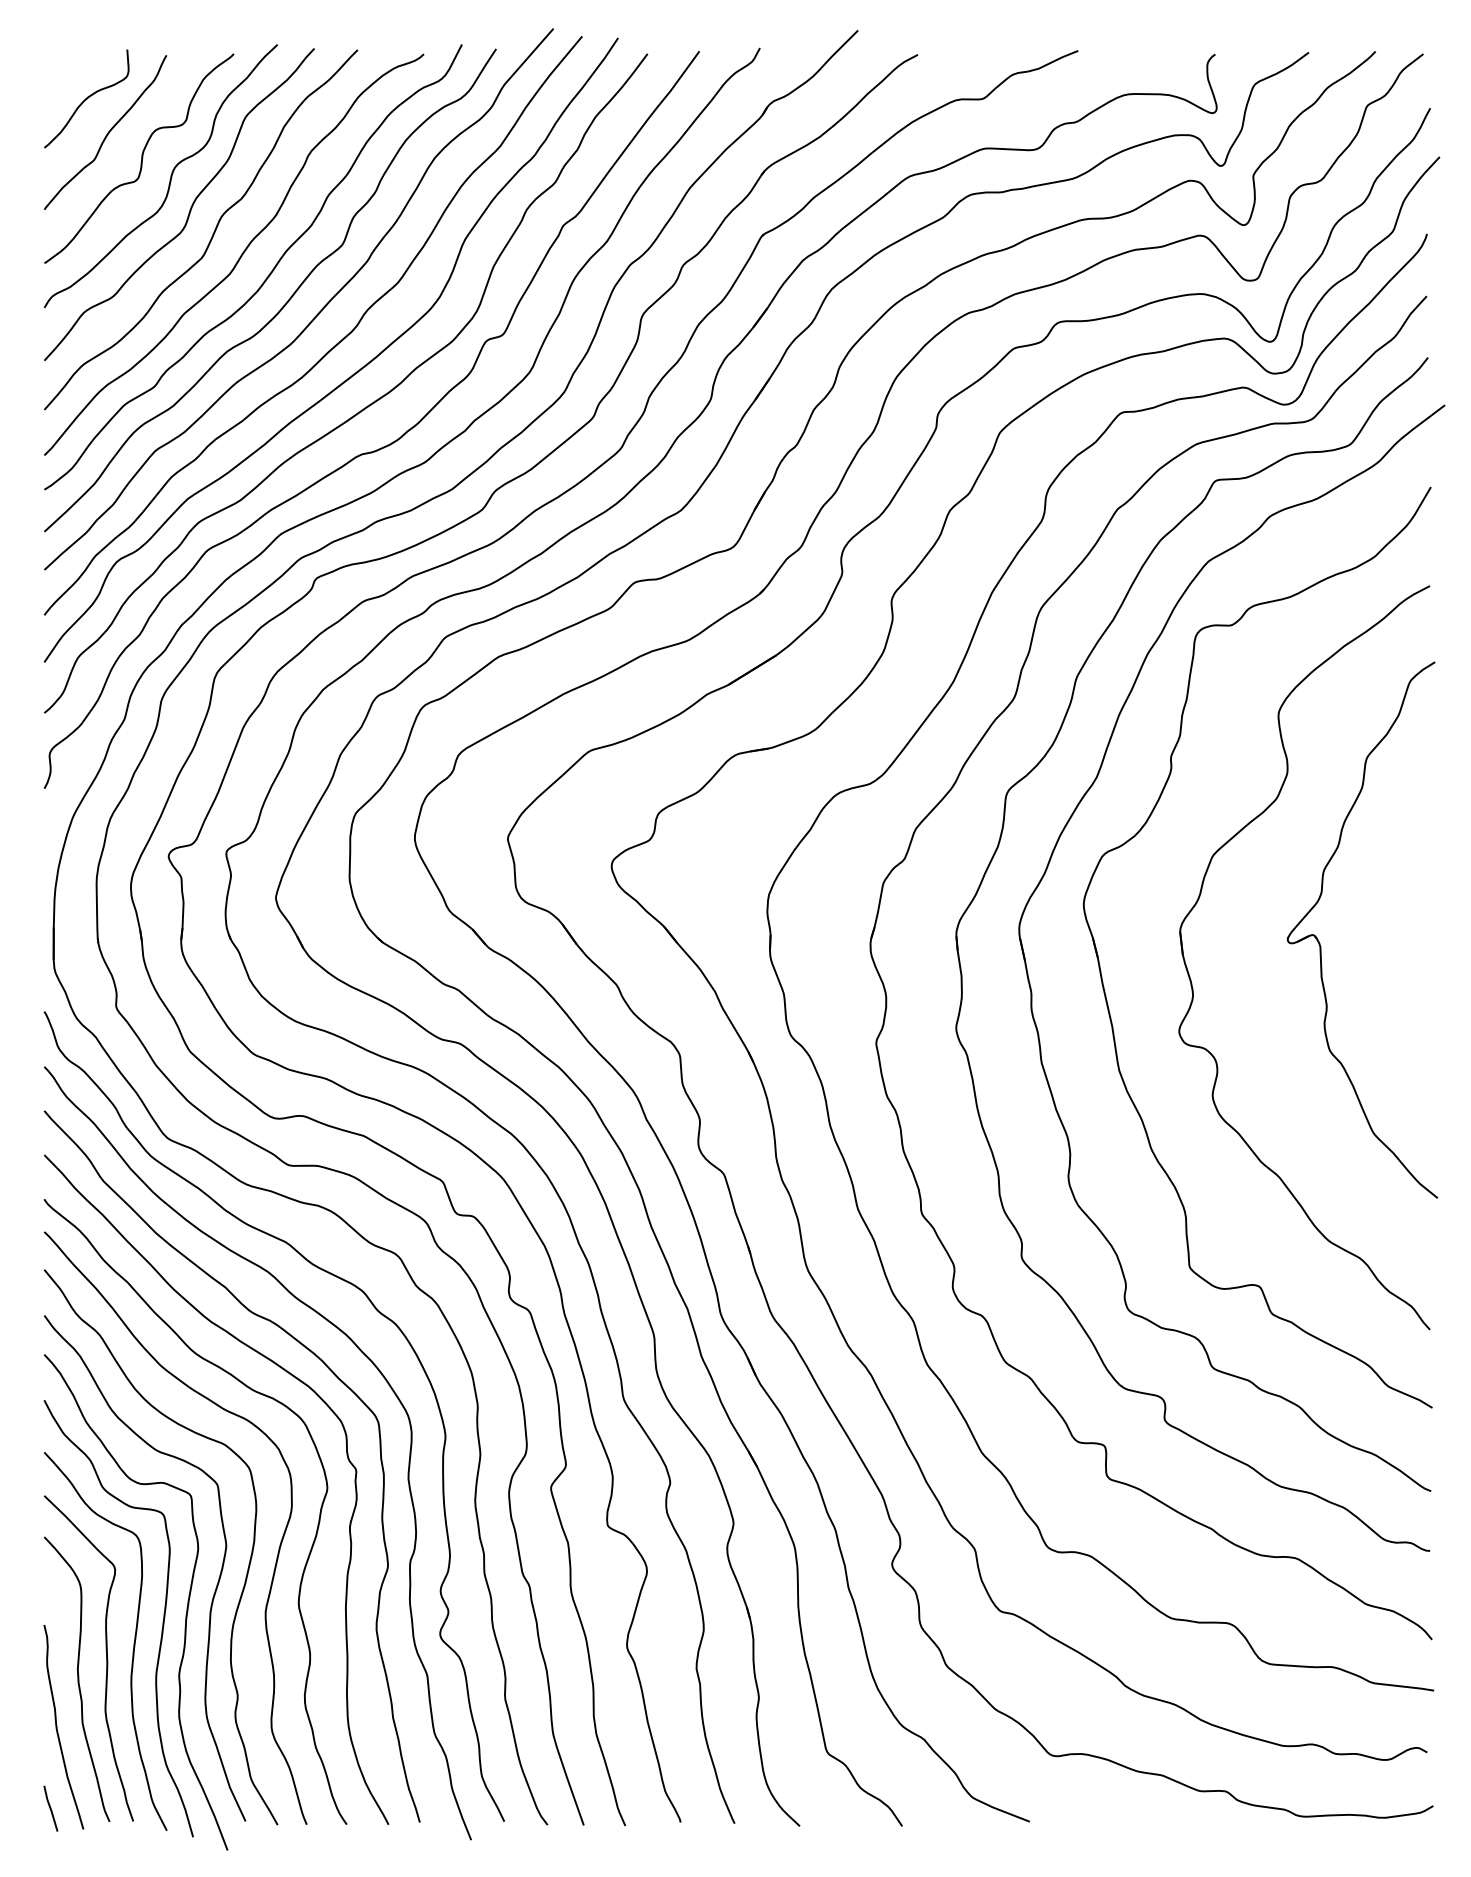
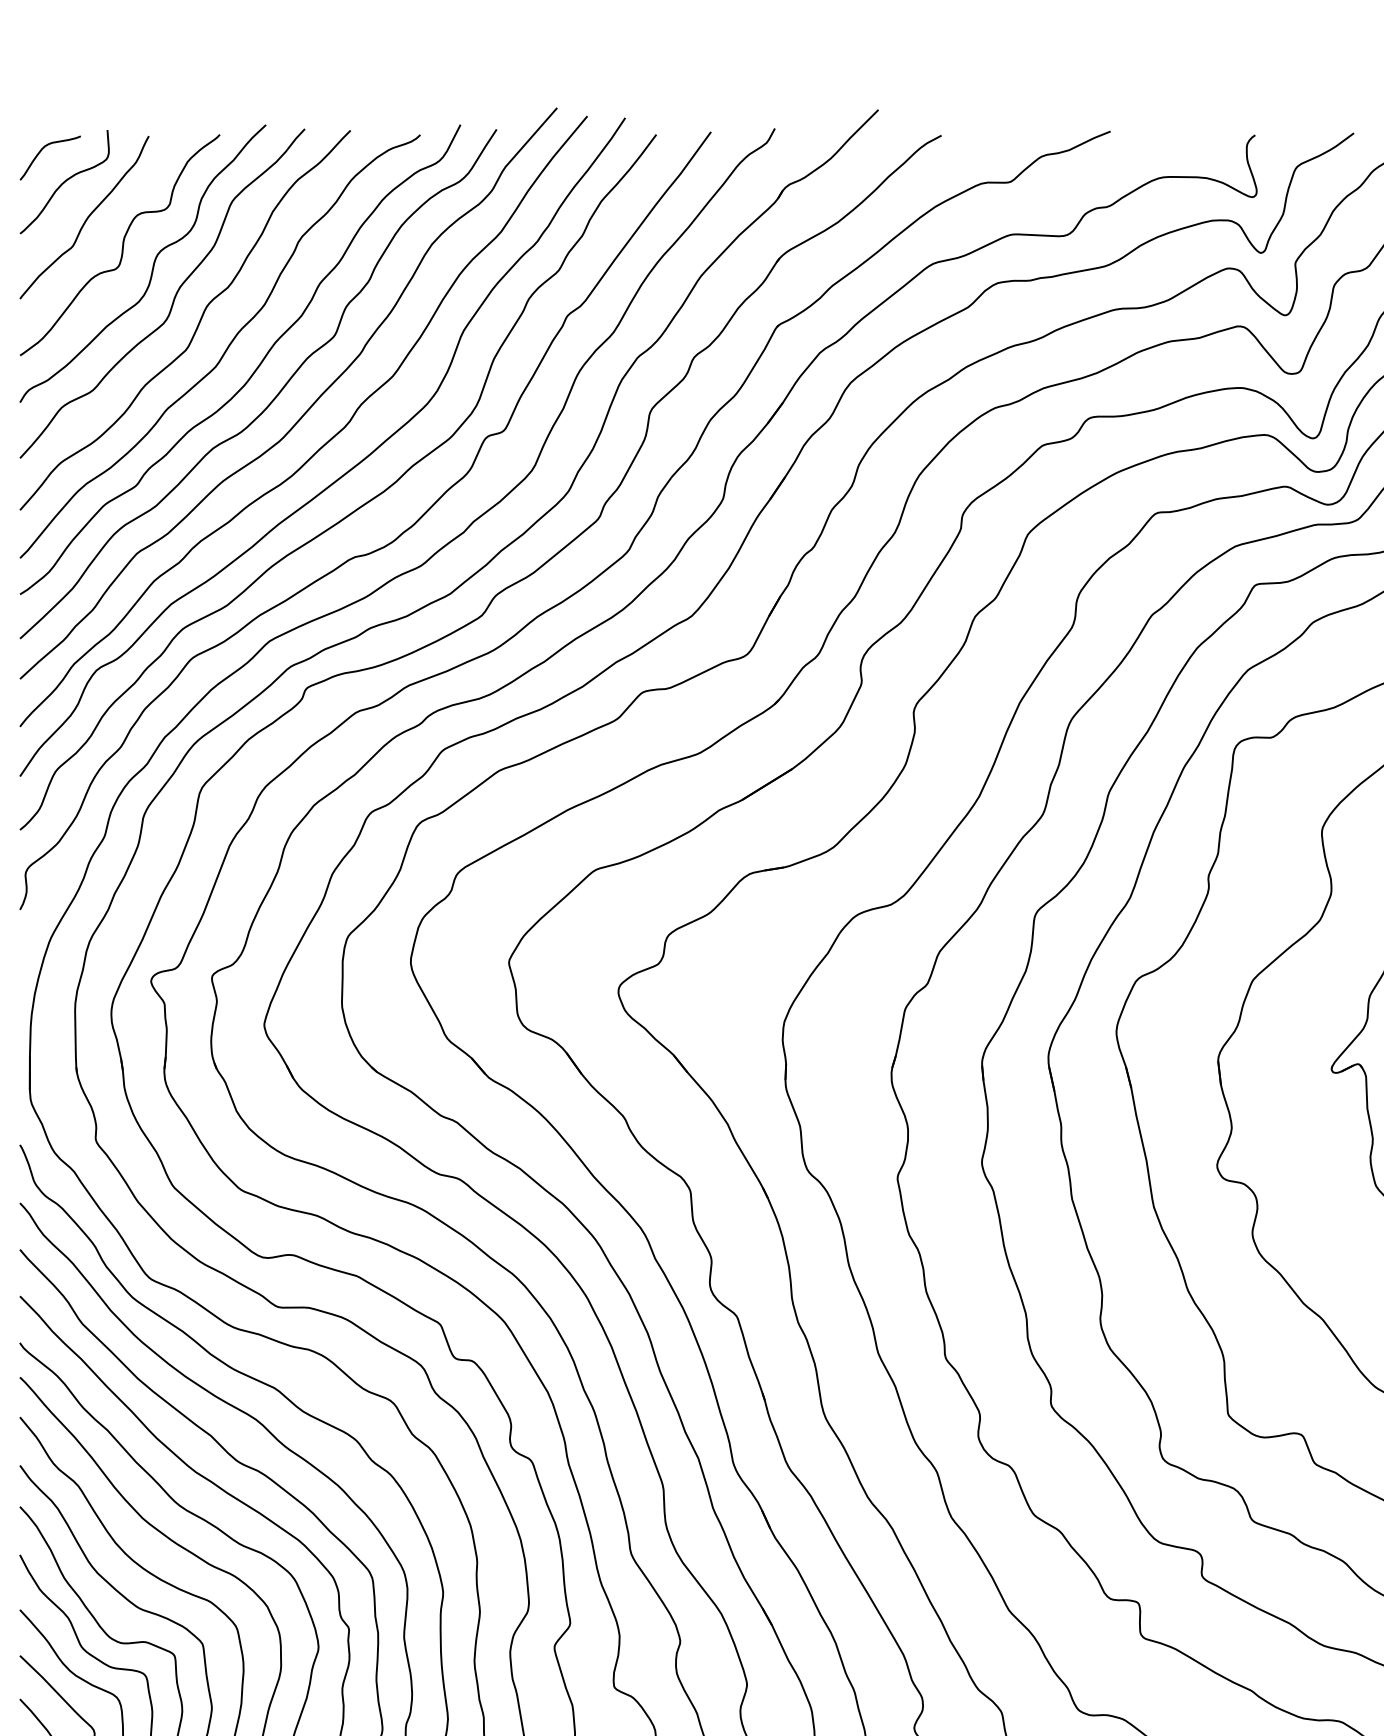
curve: (64, 70) -> (41, 152), added

